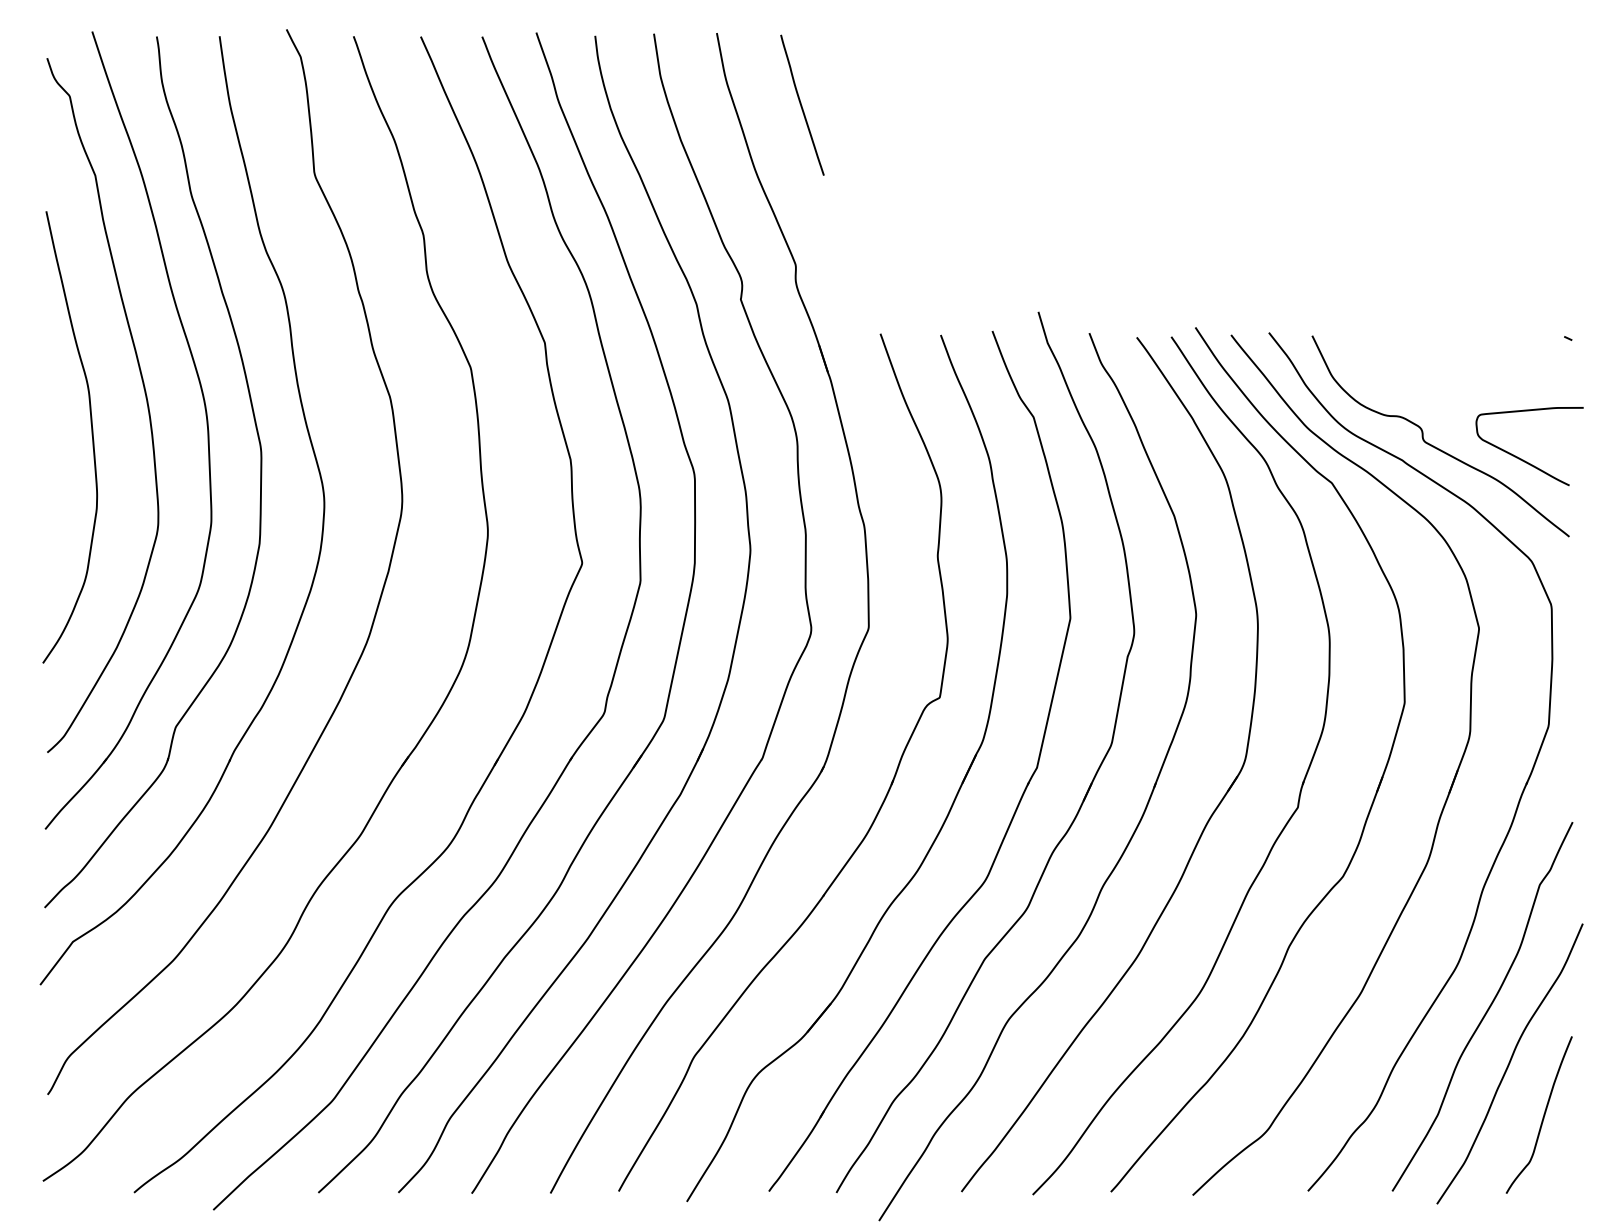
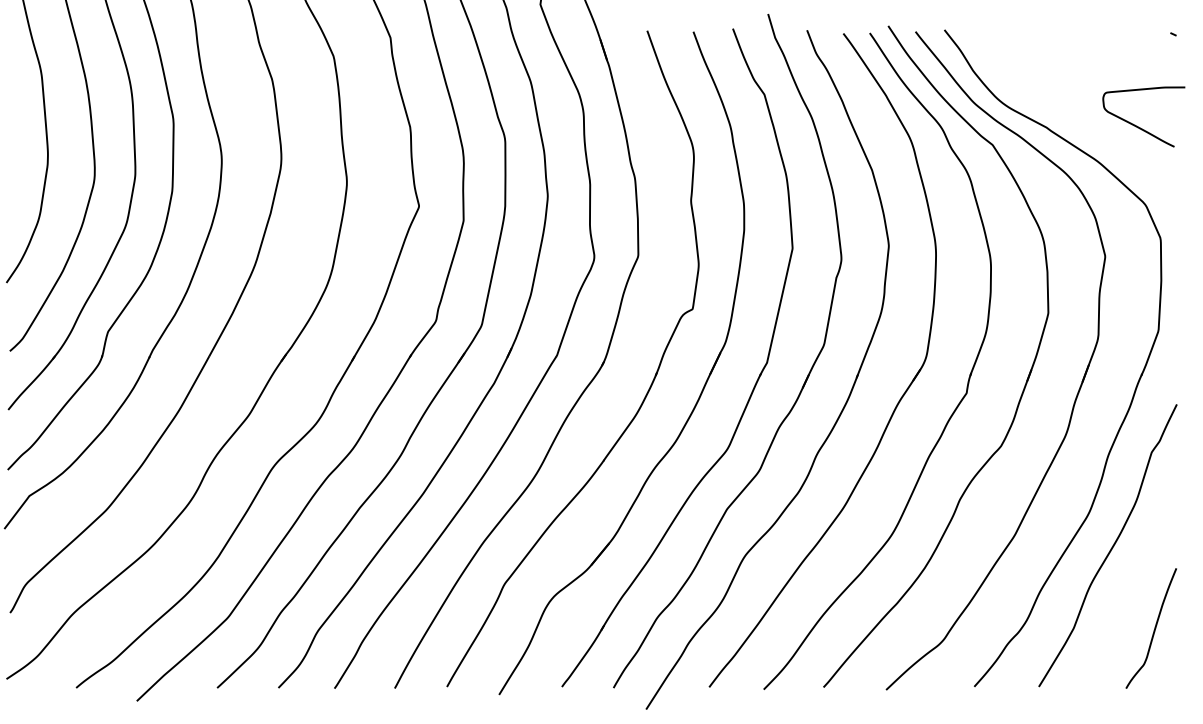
curve: (1435, 446) -> (1071, 117), removed
curve: (1509, 1063) -> (1128, 589), removed

